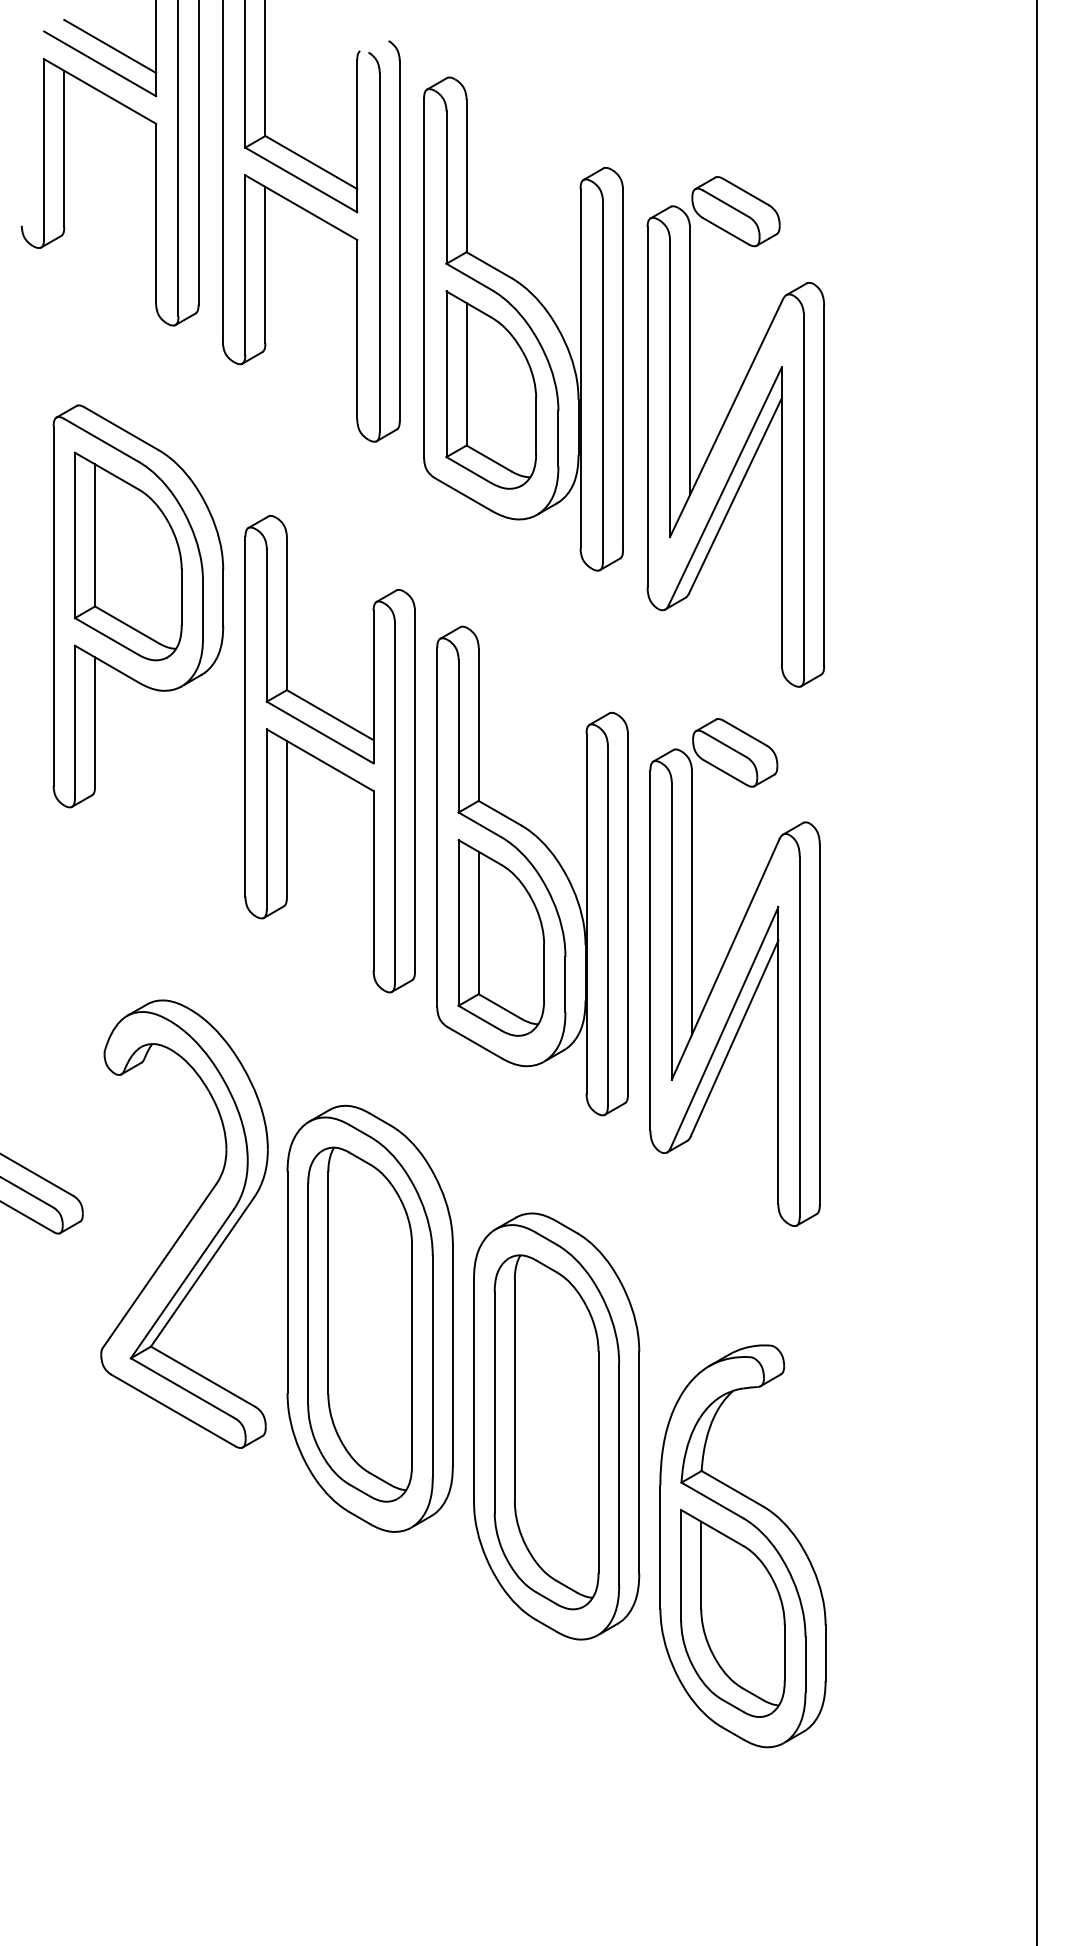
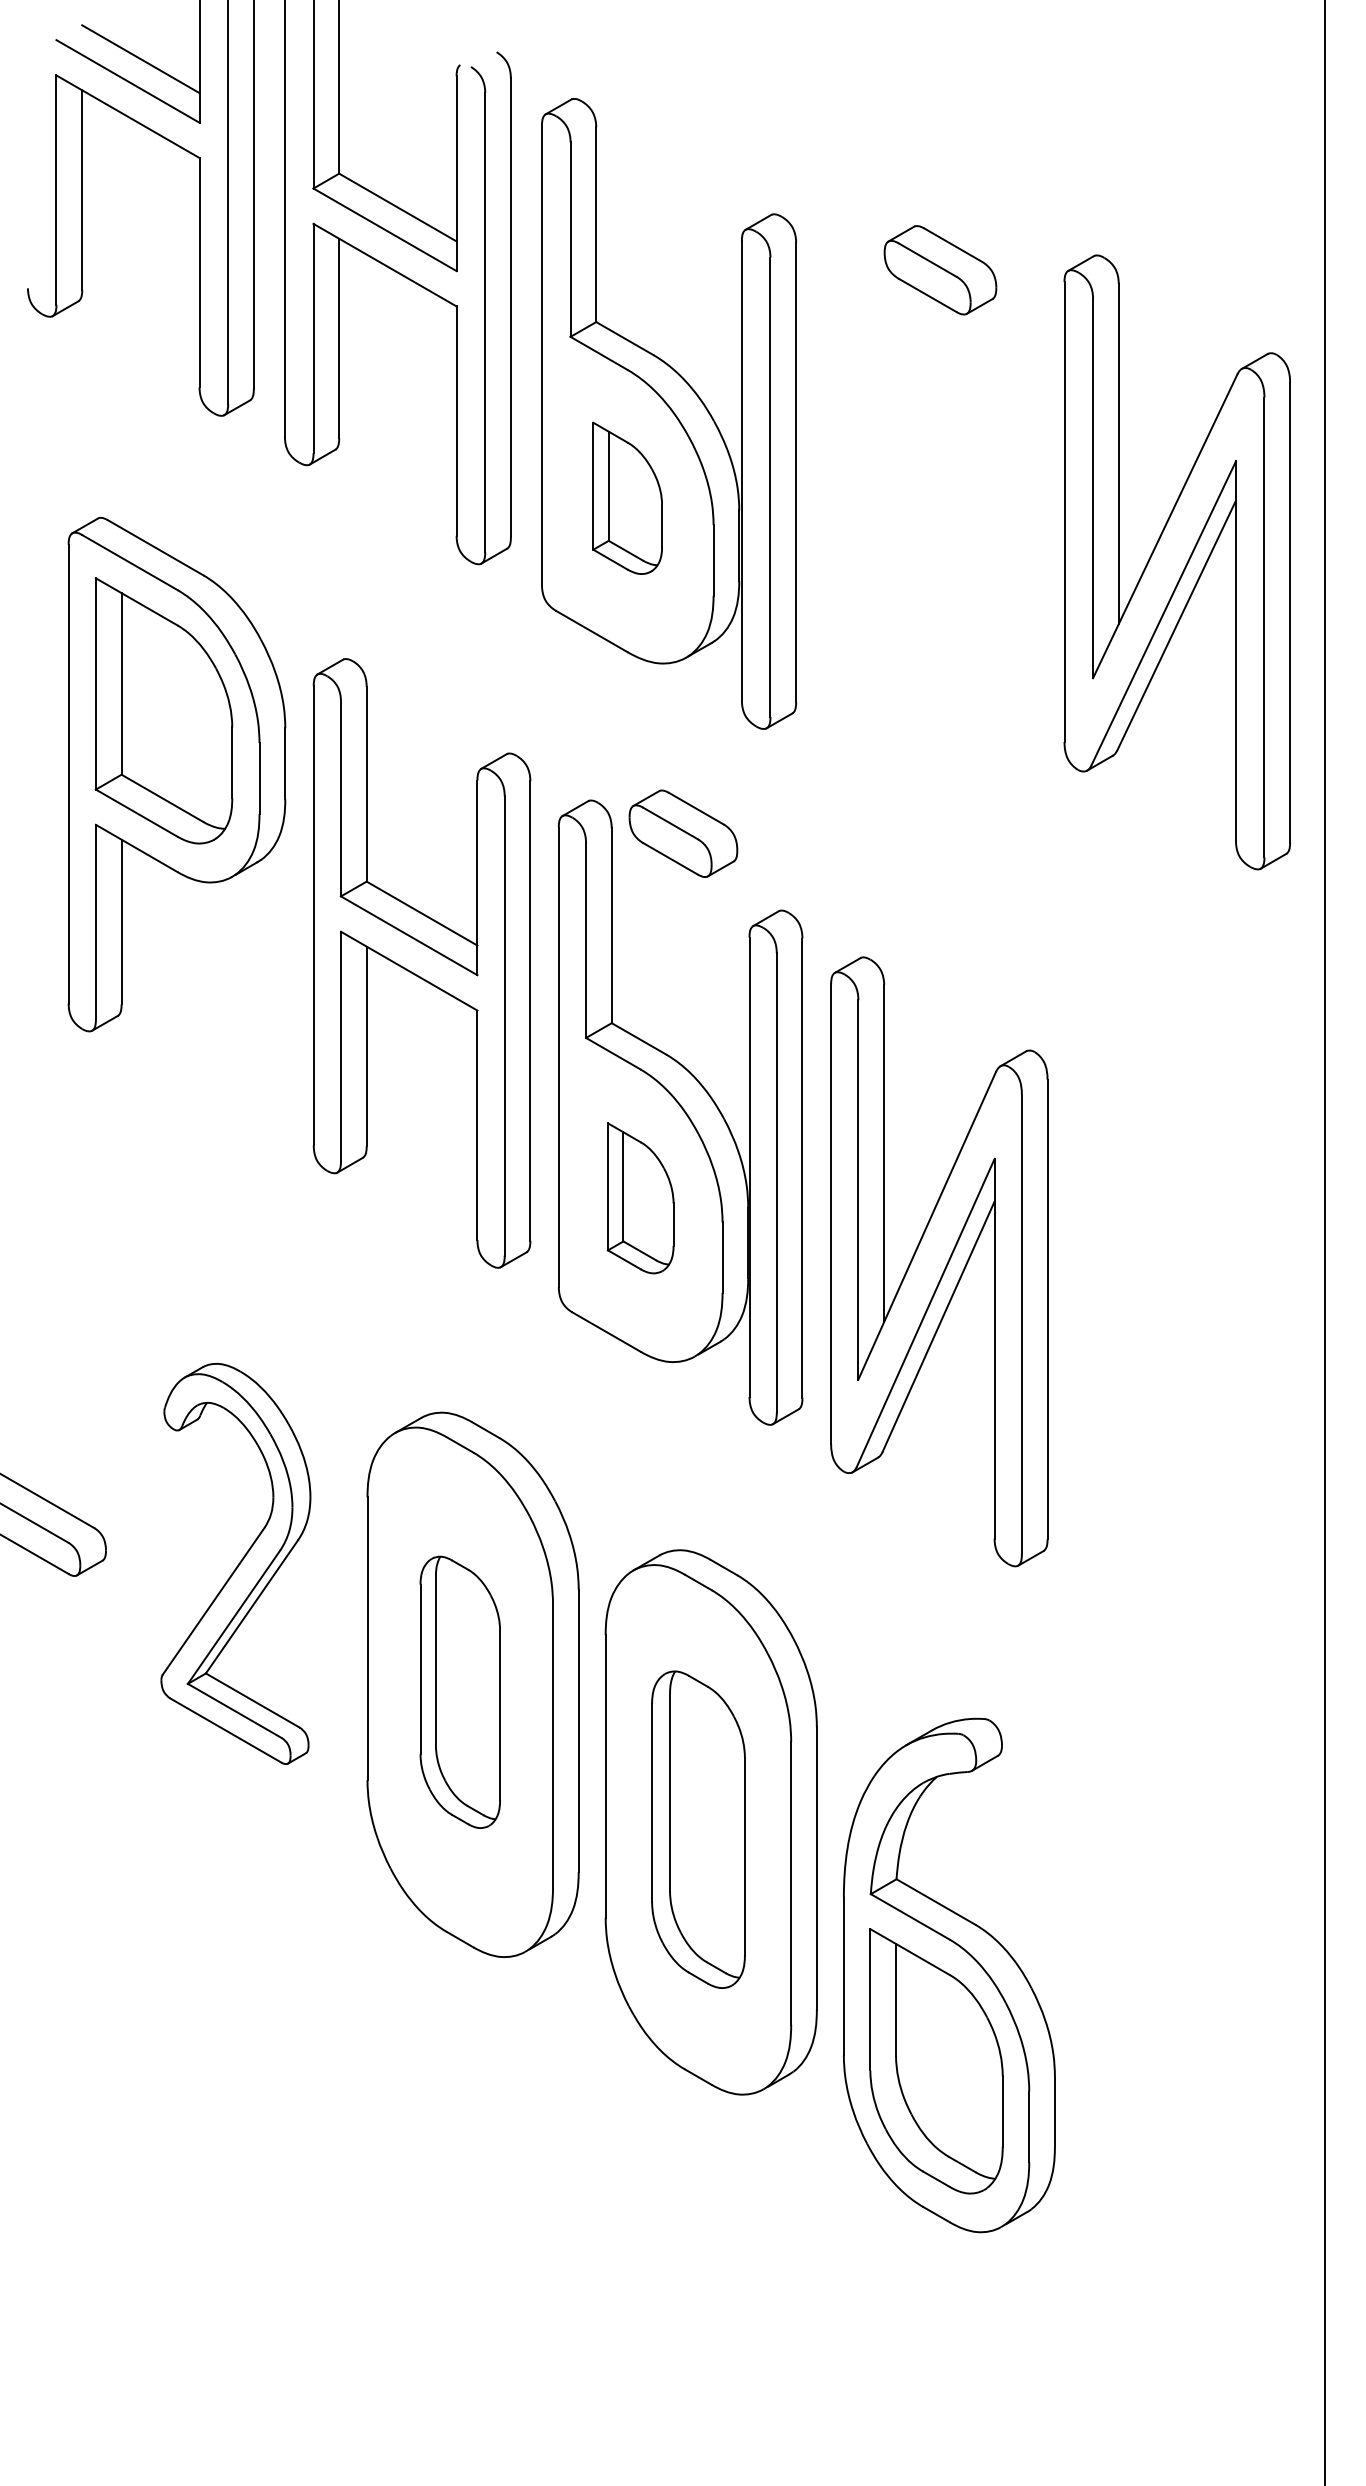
part: (491, 390) -> (627, 498), size x0.6
part: (735, 446) -> (1176, 562), moved
part: (735, 752) -> (683, 833), moved
part: (501, 938) -> (640, 1198), size x0.6
part: (184, 1223) -> (235, 1563), size x0.7
part: (360, 1324) -> (460, 1692), size x0.6
part: (546, 1432) -> (698, 1829), size x0.7

